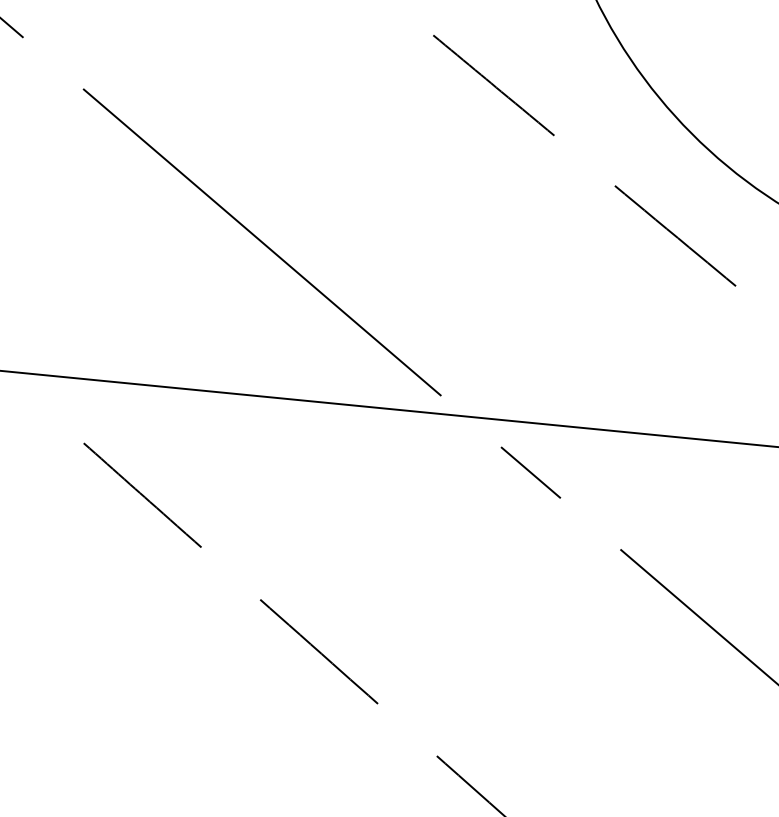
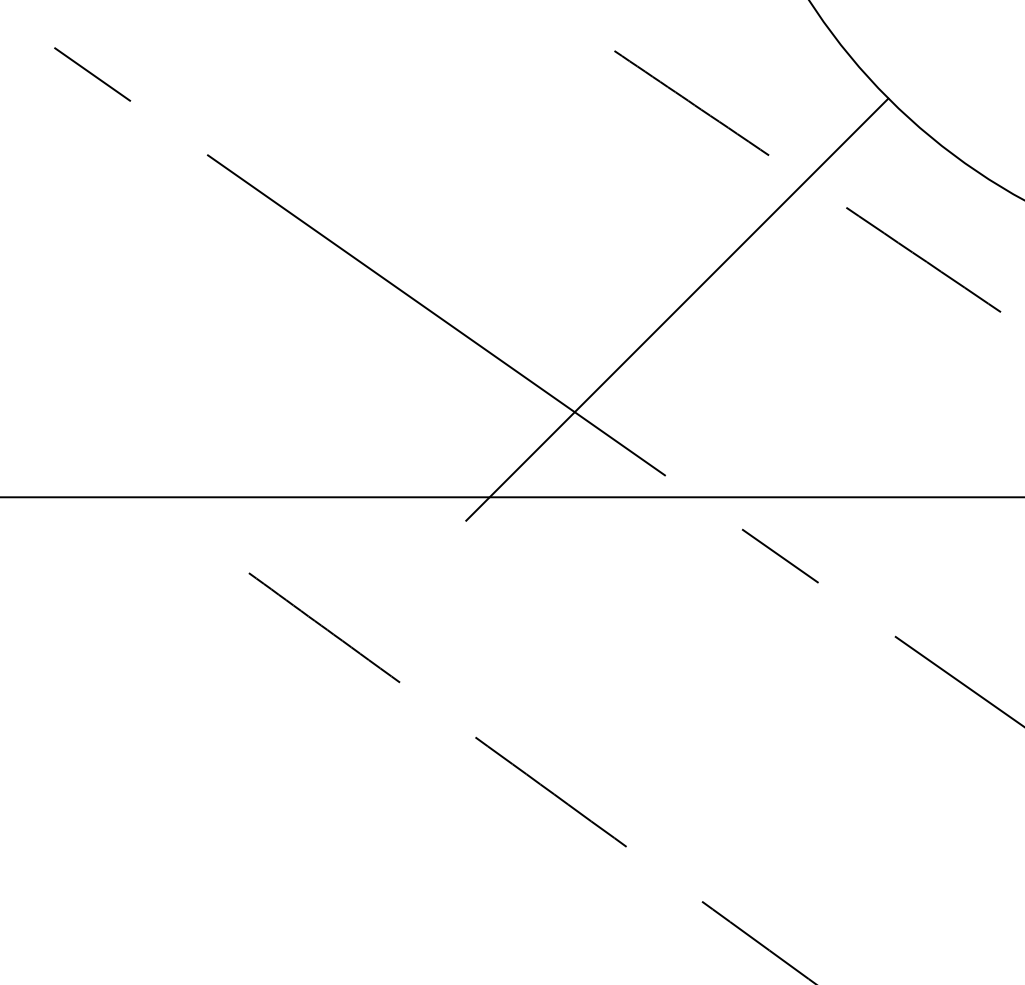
line: (464, 257) -> (677, 309), added

